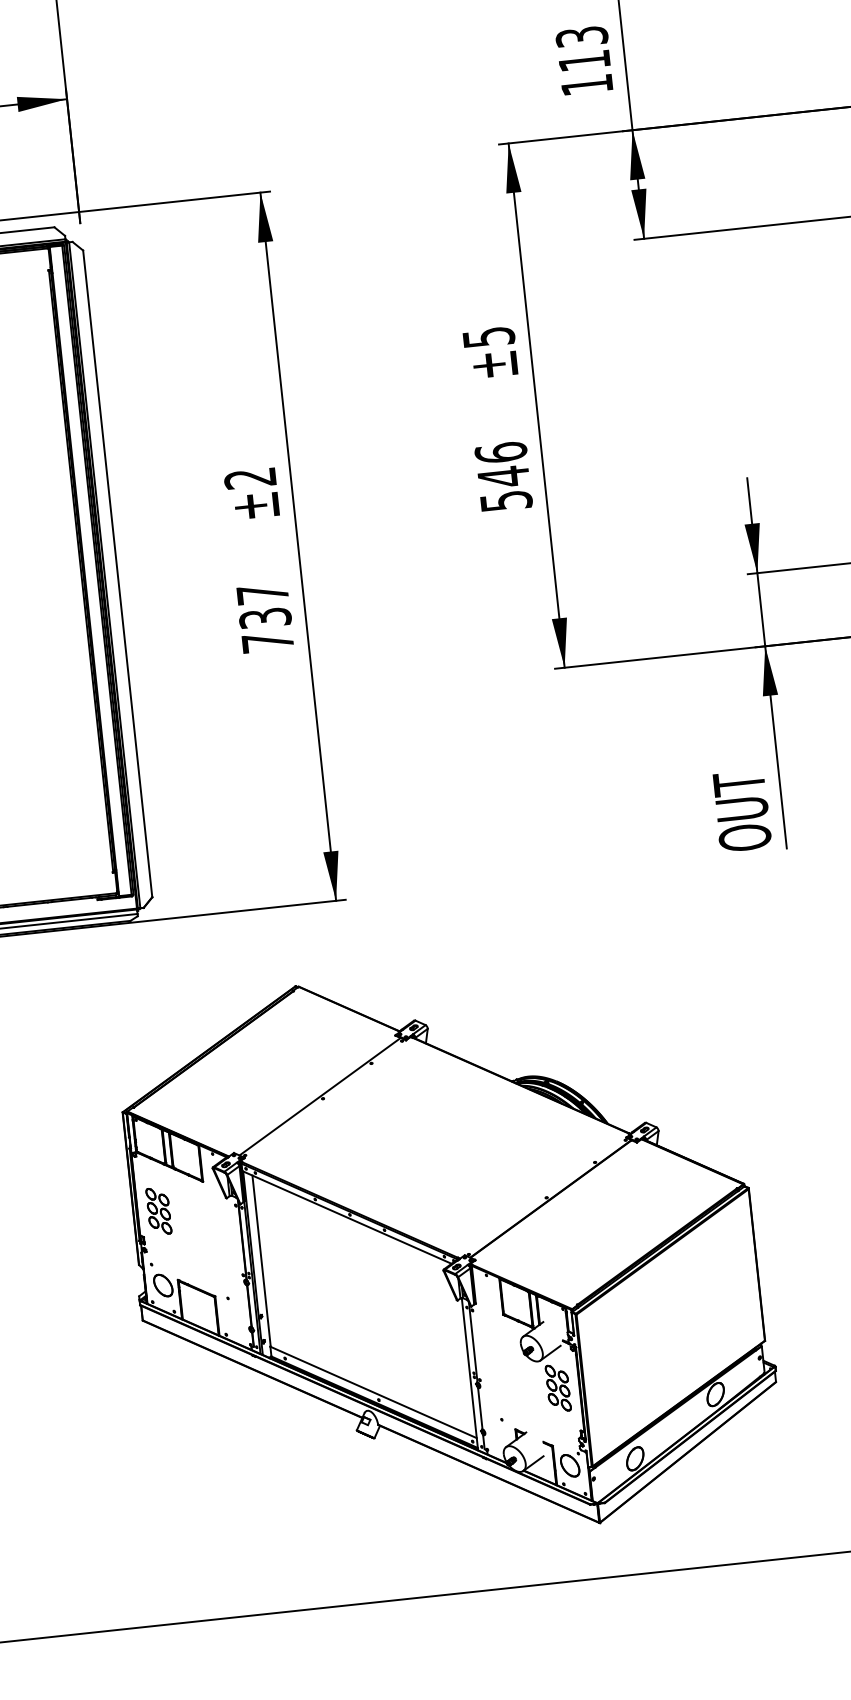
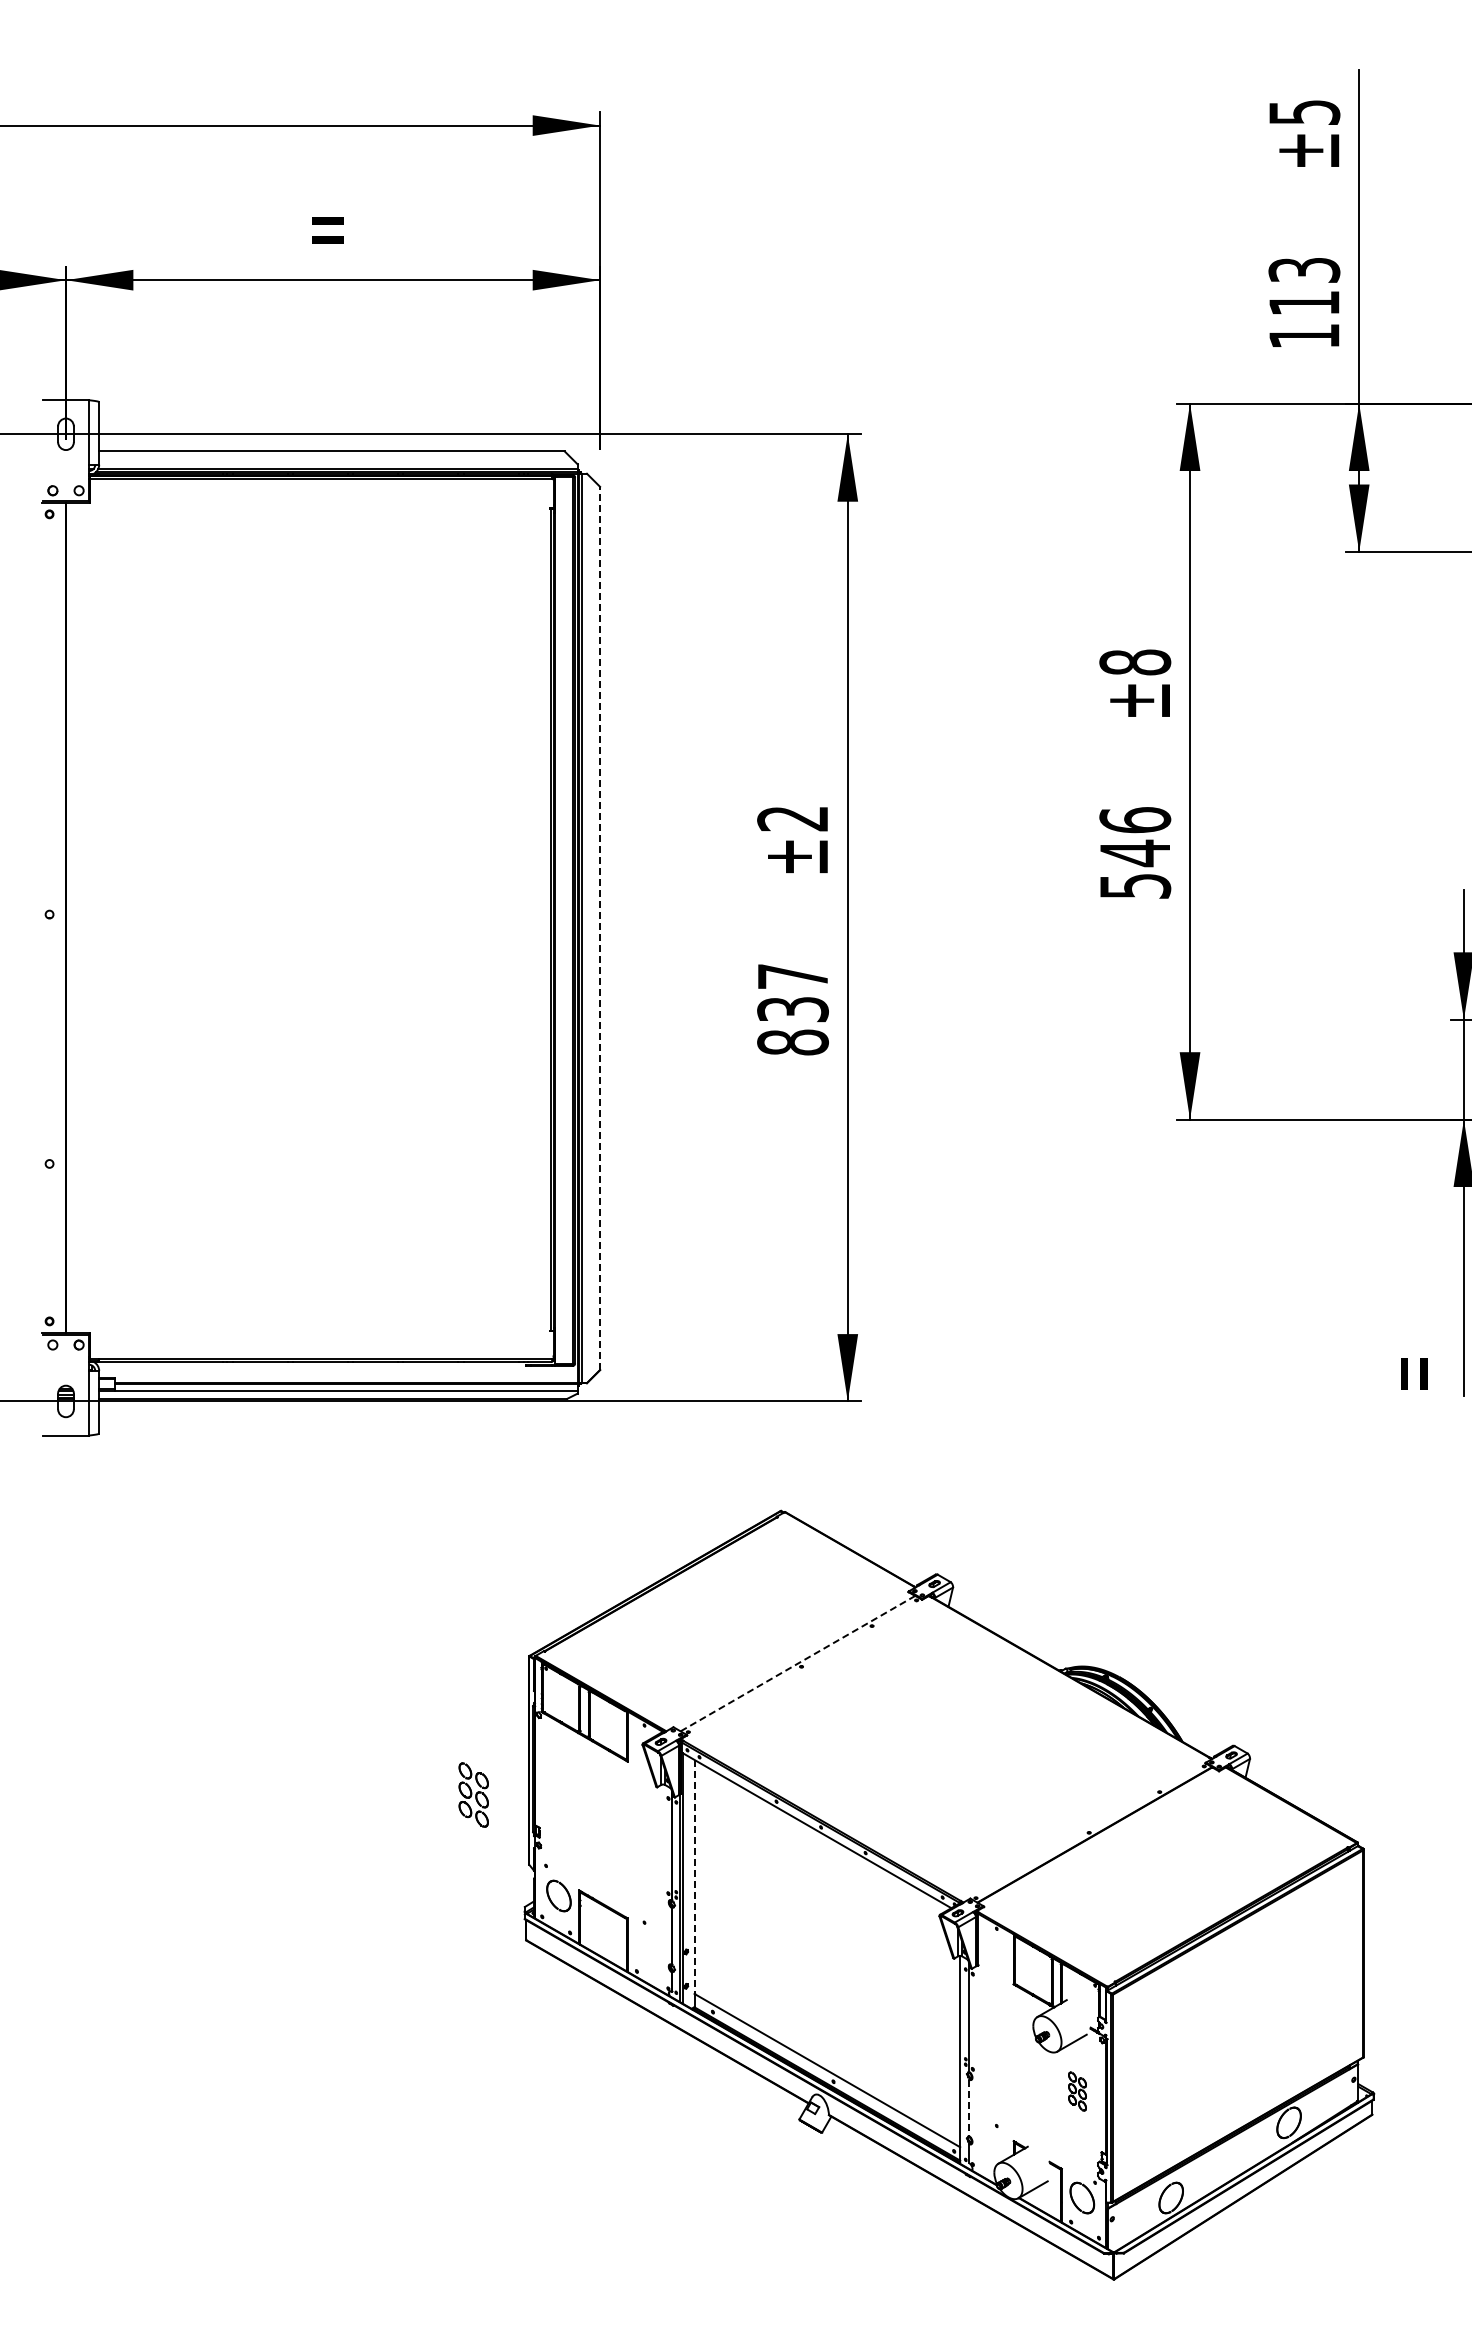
text: (488, 337) -> (1135, 662), ±5 -> ±8
line: (118, 573) -> (600, 928), solid -> dashed
text: (267, 642) -> (792, 1042), 737 -> 837
text: (742, 810) -> (1409, 1338), OUT -> =
line: (320, 1096) -> (798, 1663), solid -> dashed
part: (158, 1210) -> (473, 1794), moved
line: (261, 1261) -> (695, 1877), solid -> dashed
part: (558, 1388) -> (1077, 2091), size x0.6
line: (480, 1409) -> (969, 2108), solid -> dashed

